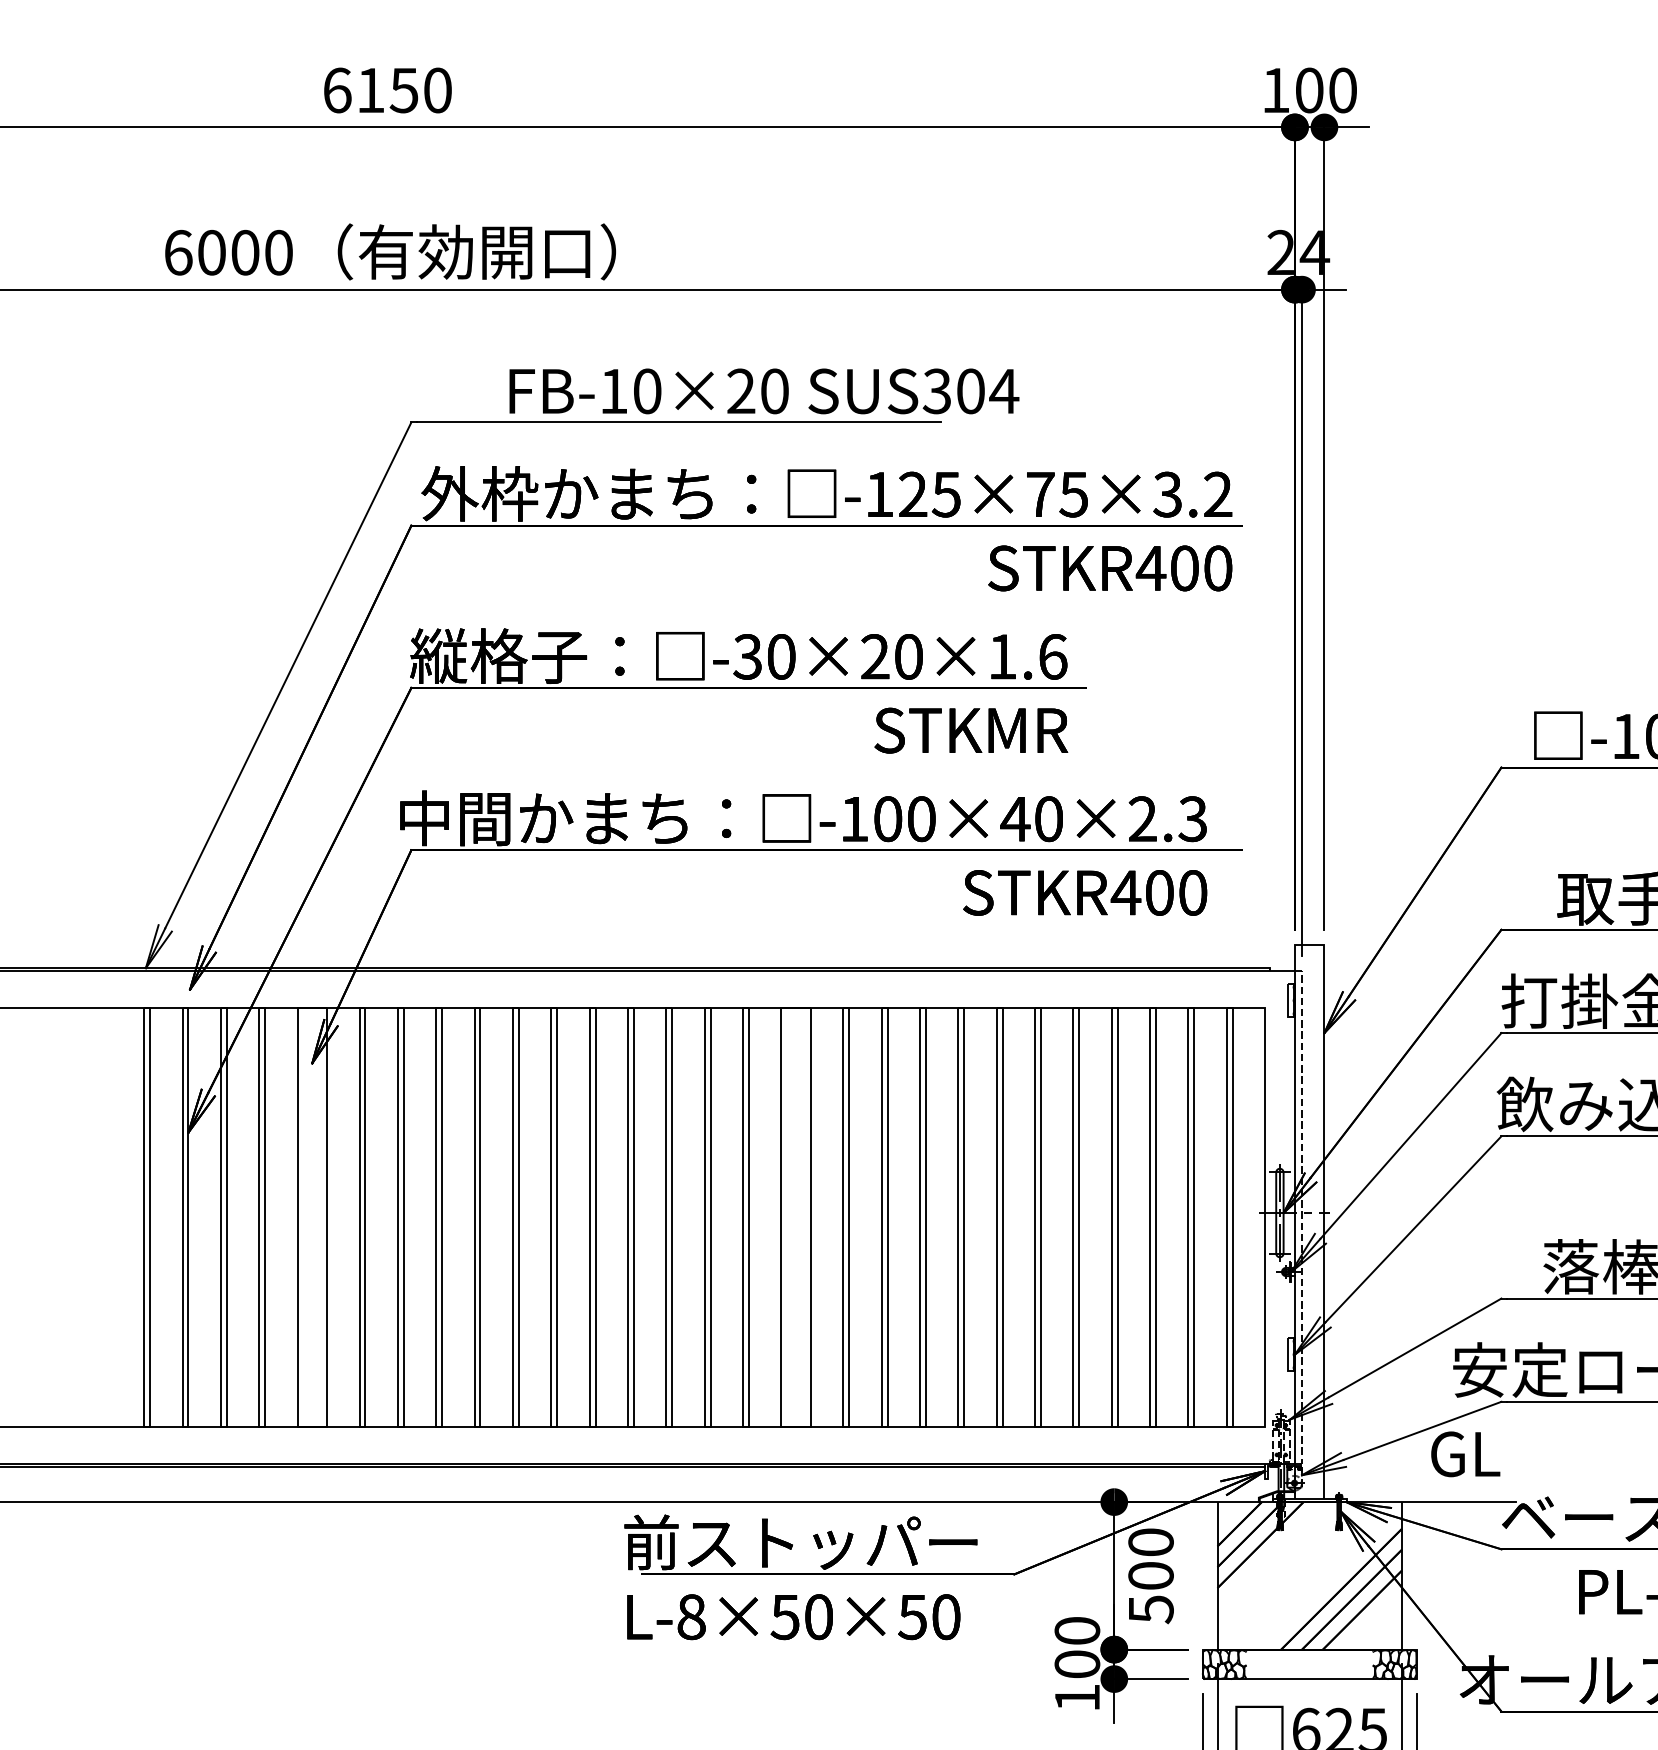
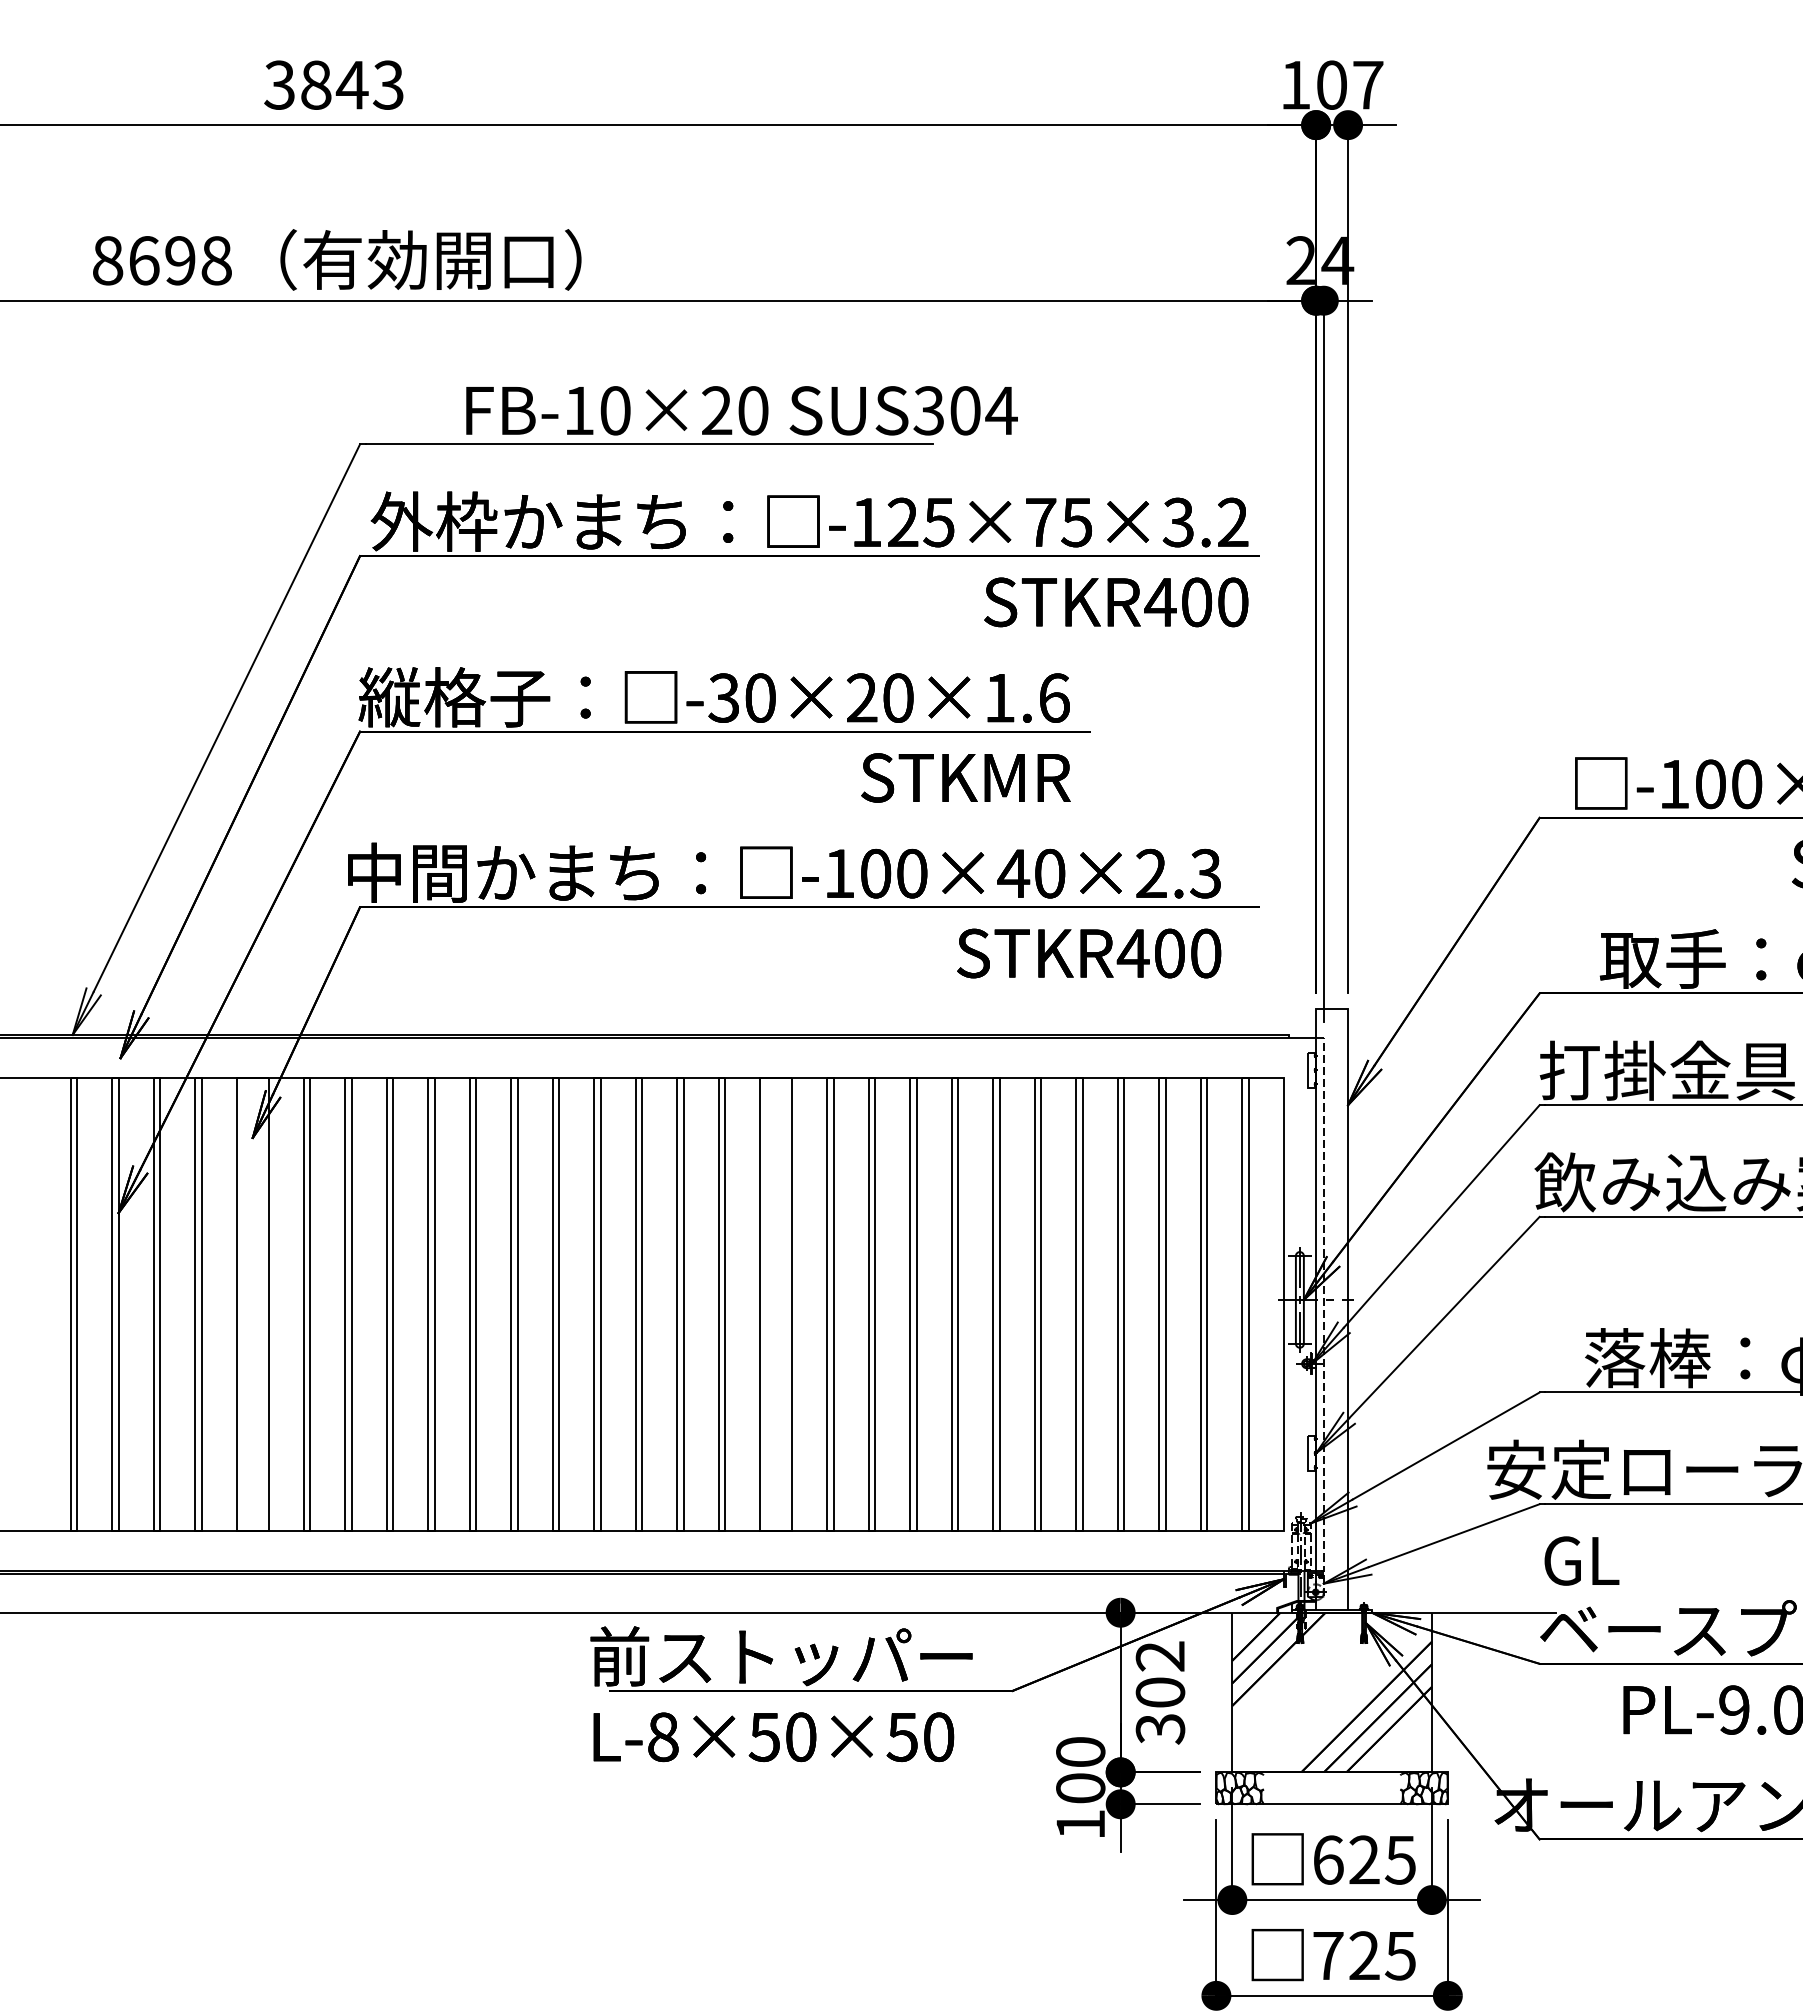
text: (386, 89) -> (333, 84), 6150 -> 3843
text: (1343, 89) -> (1368, 84), 100 -> 107
text: (228, 252) -> (162, 260), 6000 -> 8698
text: (1465, 1453) -> (1581, 1560), moved
text: (1151, 1575) -> (1160, 1692), 500 -> 302

